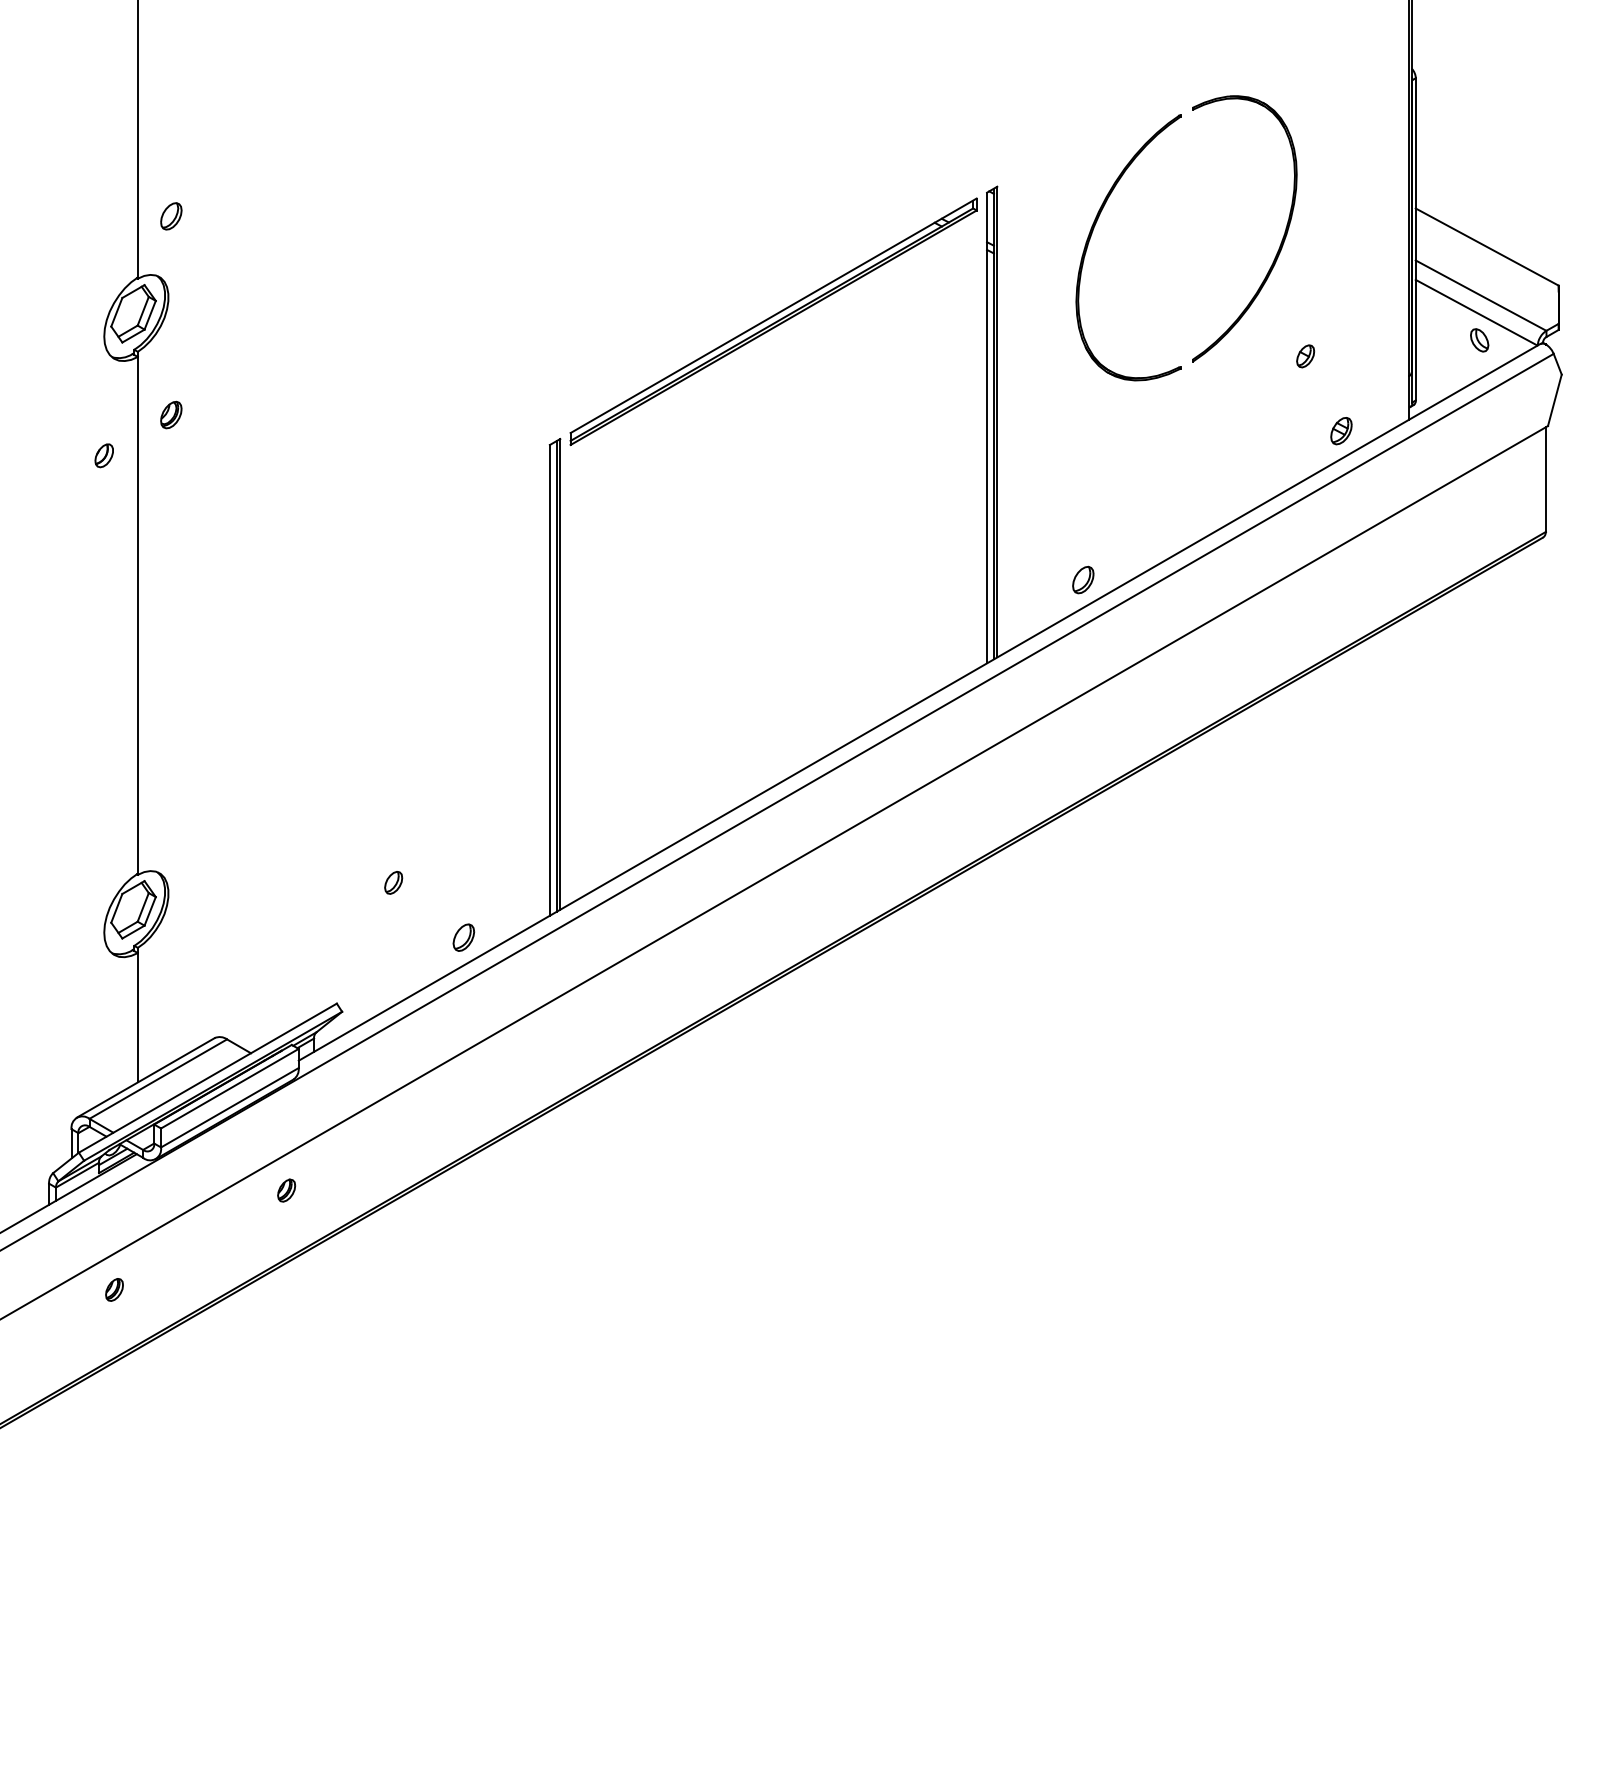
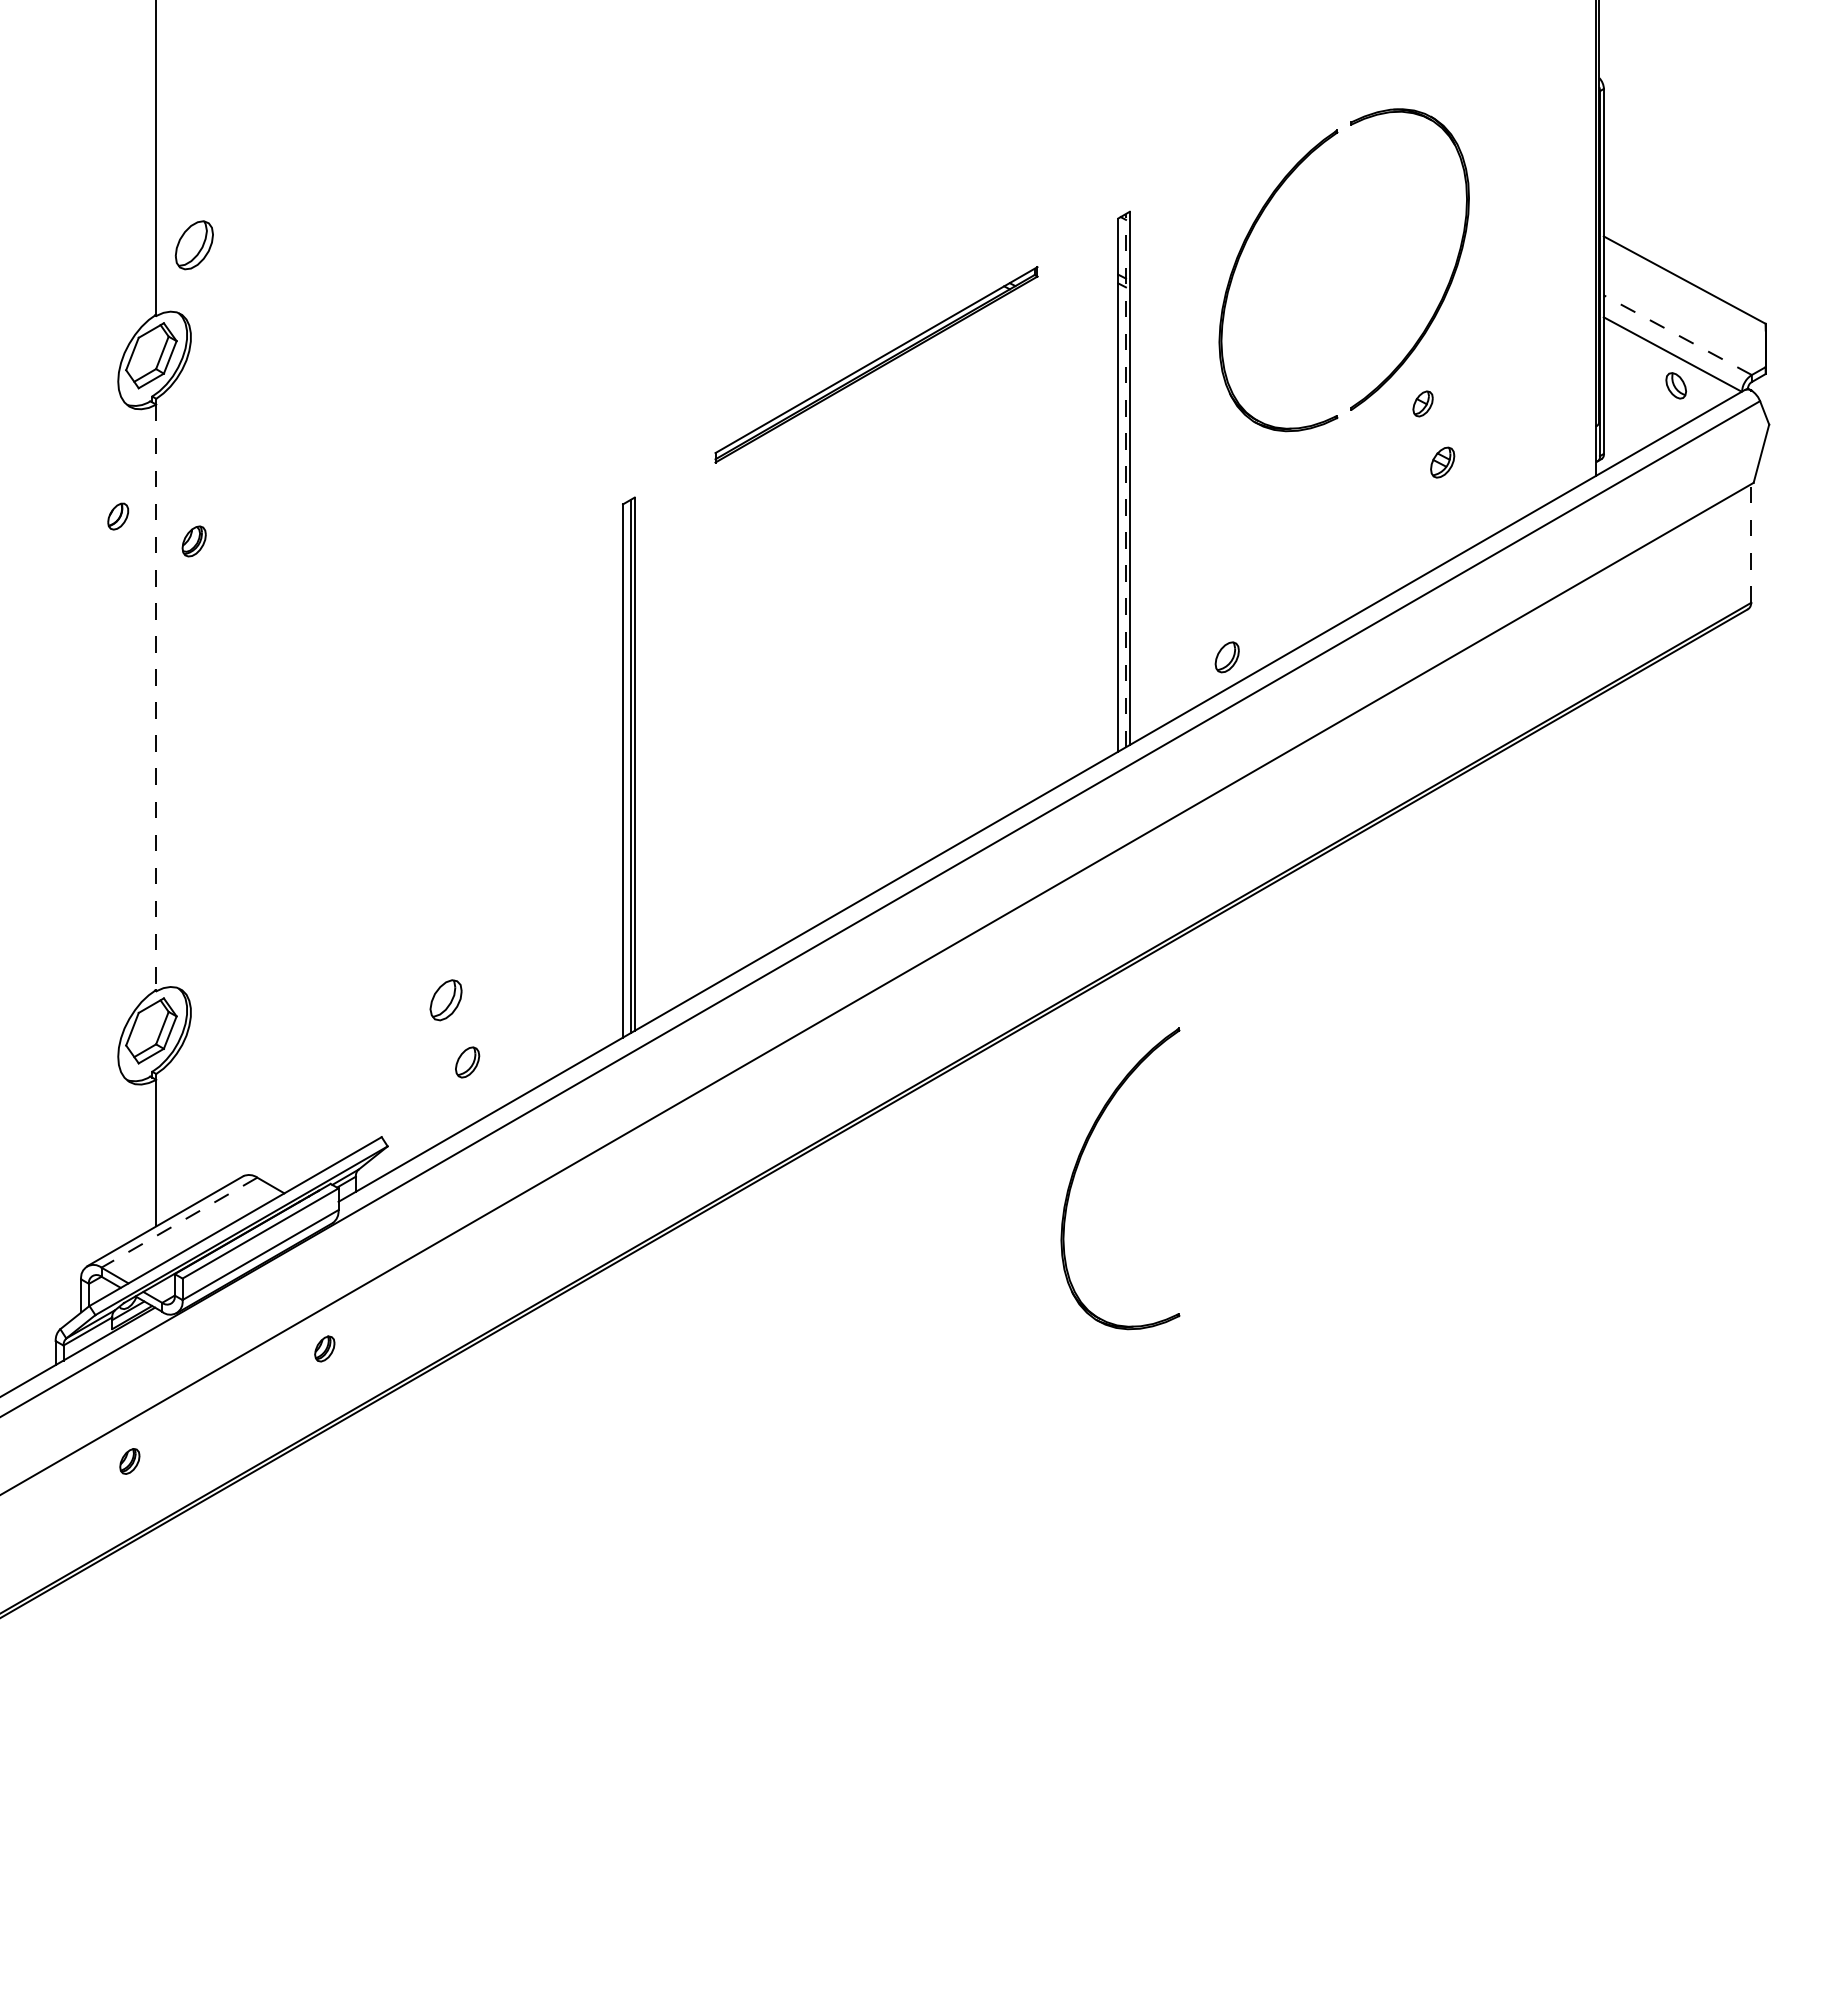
part: (170, 216) -> (193, 245), size x1.6
line: (1480, 295) -> (1677, 334), solid -> dashed
part: (773, 321) -> (876, 364), size x0.7
part: (1305, 355) -> (1422, 403), moved
part: (170, 415) -> (193, 541), moved
line: (993, 423) -> (1125, 480), solid -> dashed
part: (1341, 431) -> (1442, 462), moved
line: (1546, 478) -> (1751, 542), solid -> dashed
line: (138, 615) -> (156, 697), solid -> dashed
part: (393, 883) -> (445, 1000), size x1.6
part: (463, 937) -> (467, 1062), moved
part: (952, 1026) -> (1079, 1163), added
line: (158, 1078) -> (179, 1222), solid -> dashed

